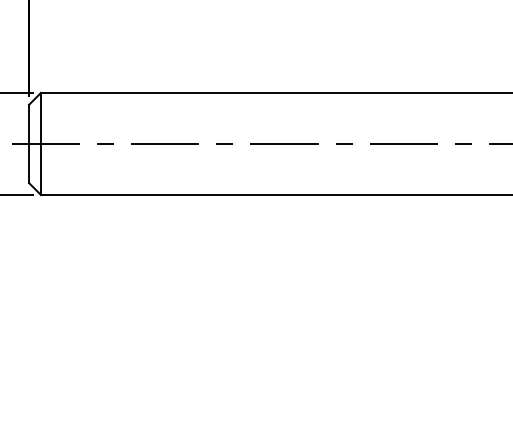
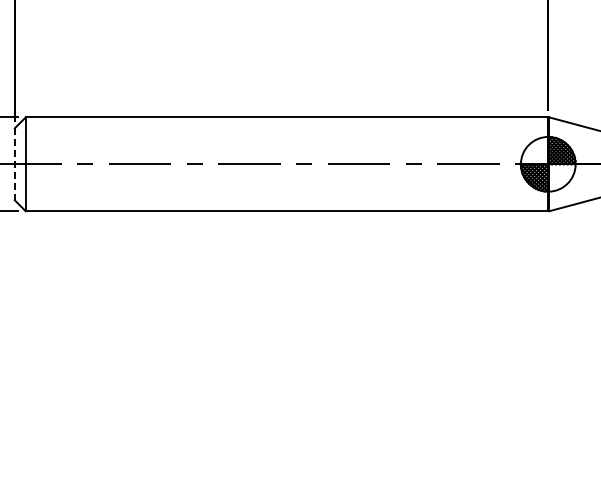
line: (28, 144) -> (14, 164), solid -> dashed

